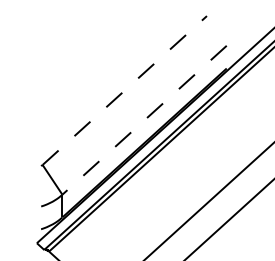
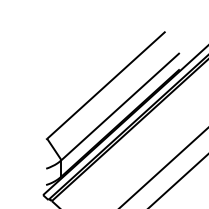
line: (124, 90) -> (106, 85), dashed -> solid
line: (144, 120) -> (120, 106), dashed -> solid

